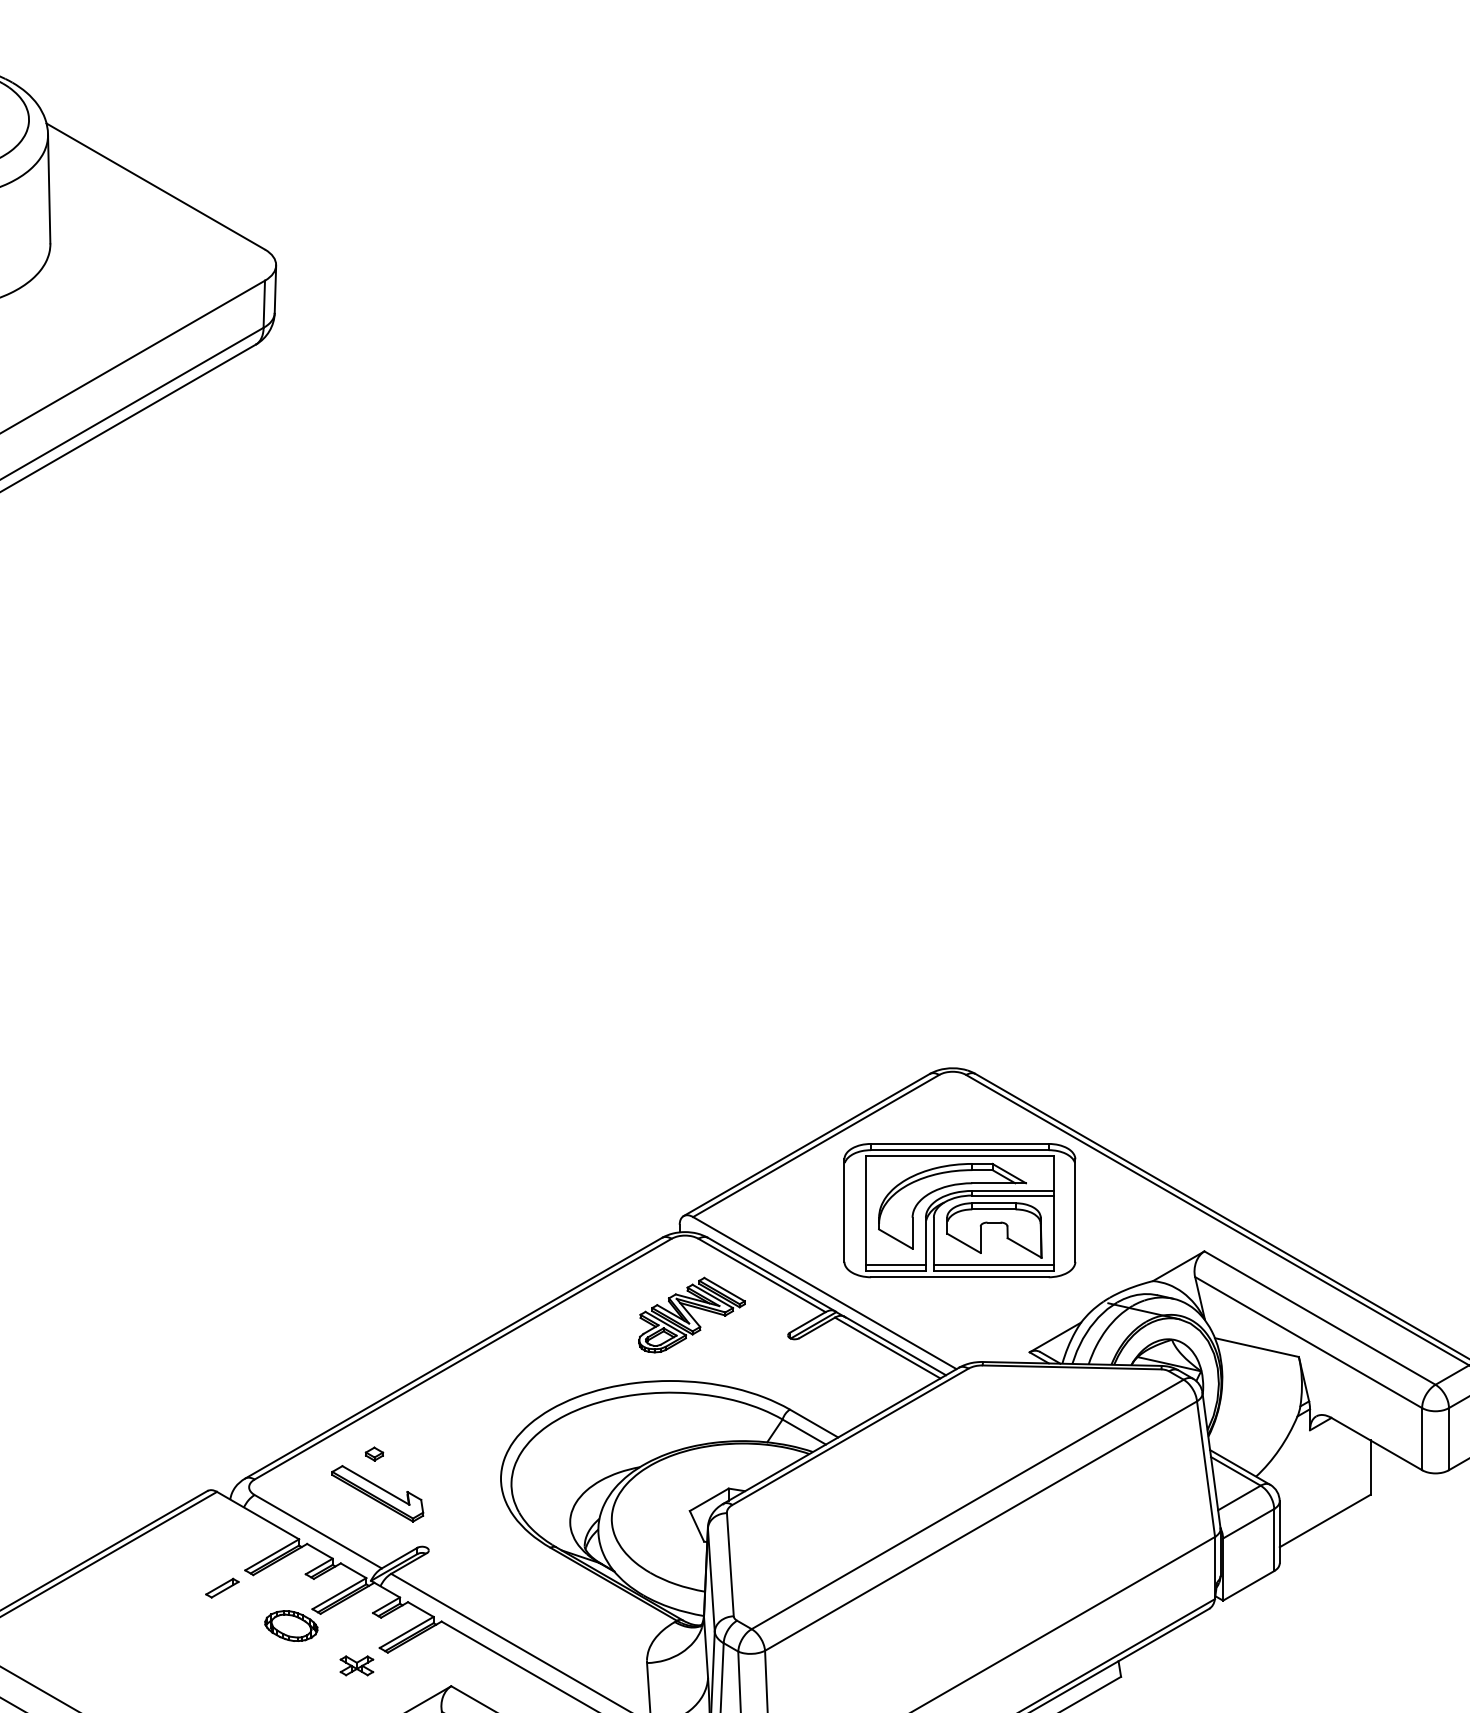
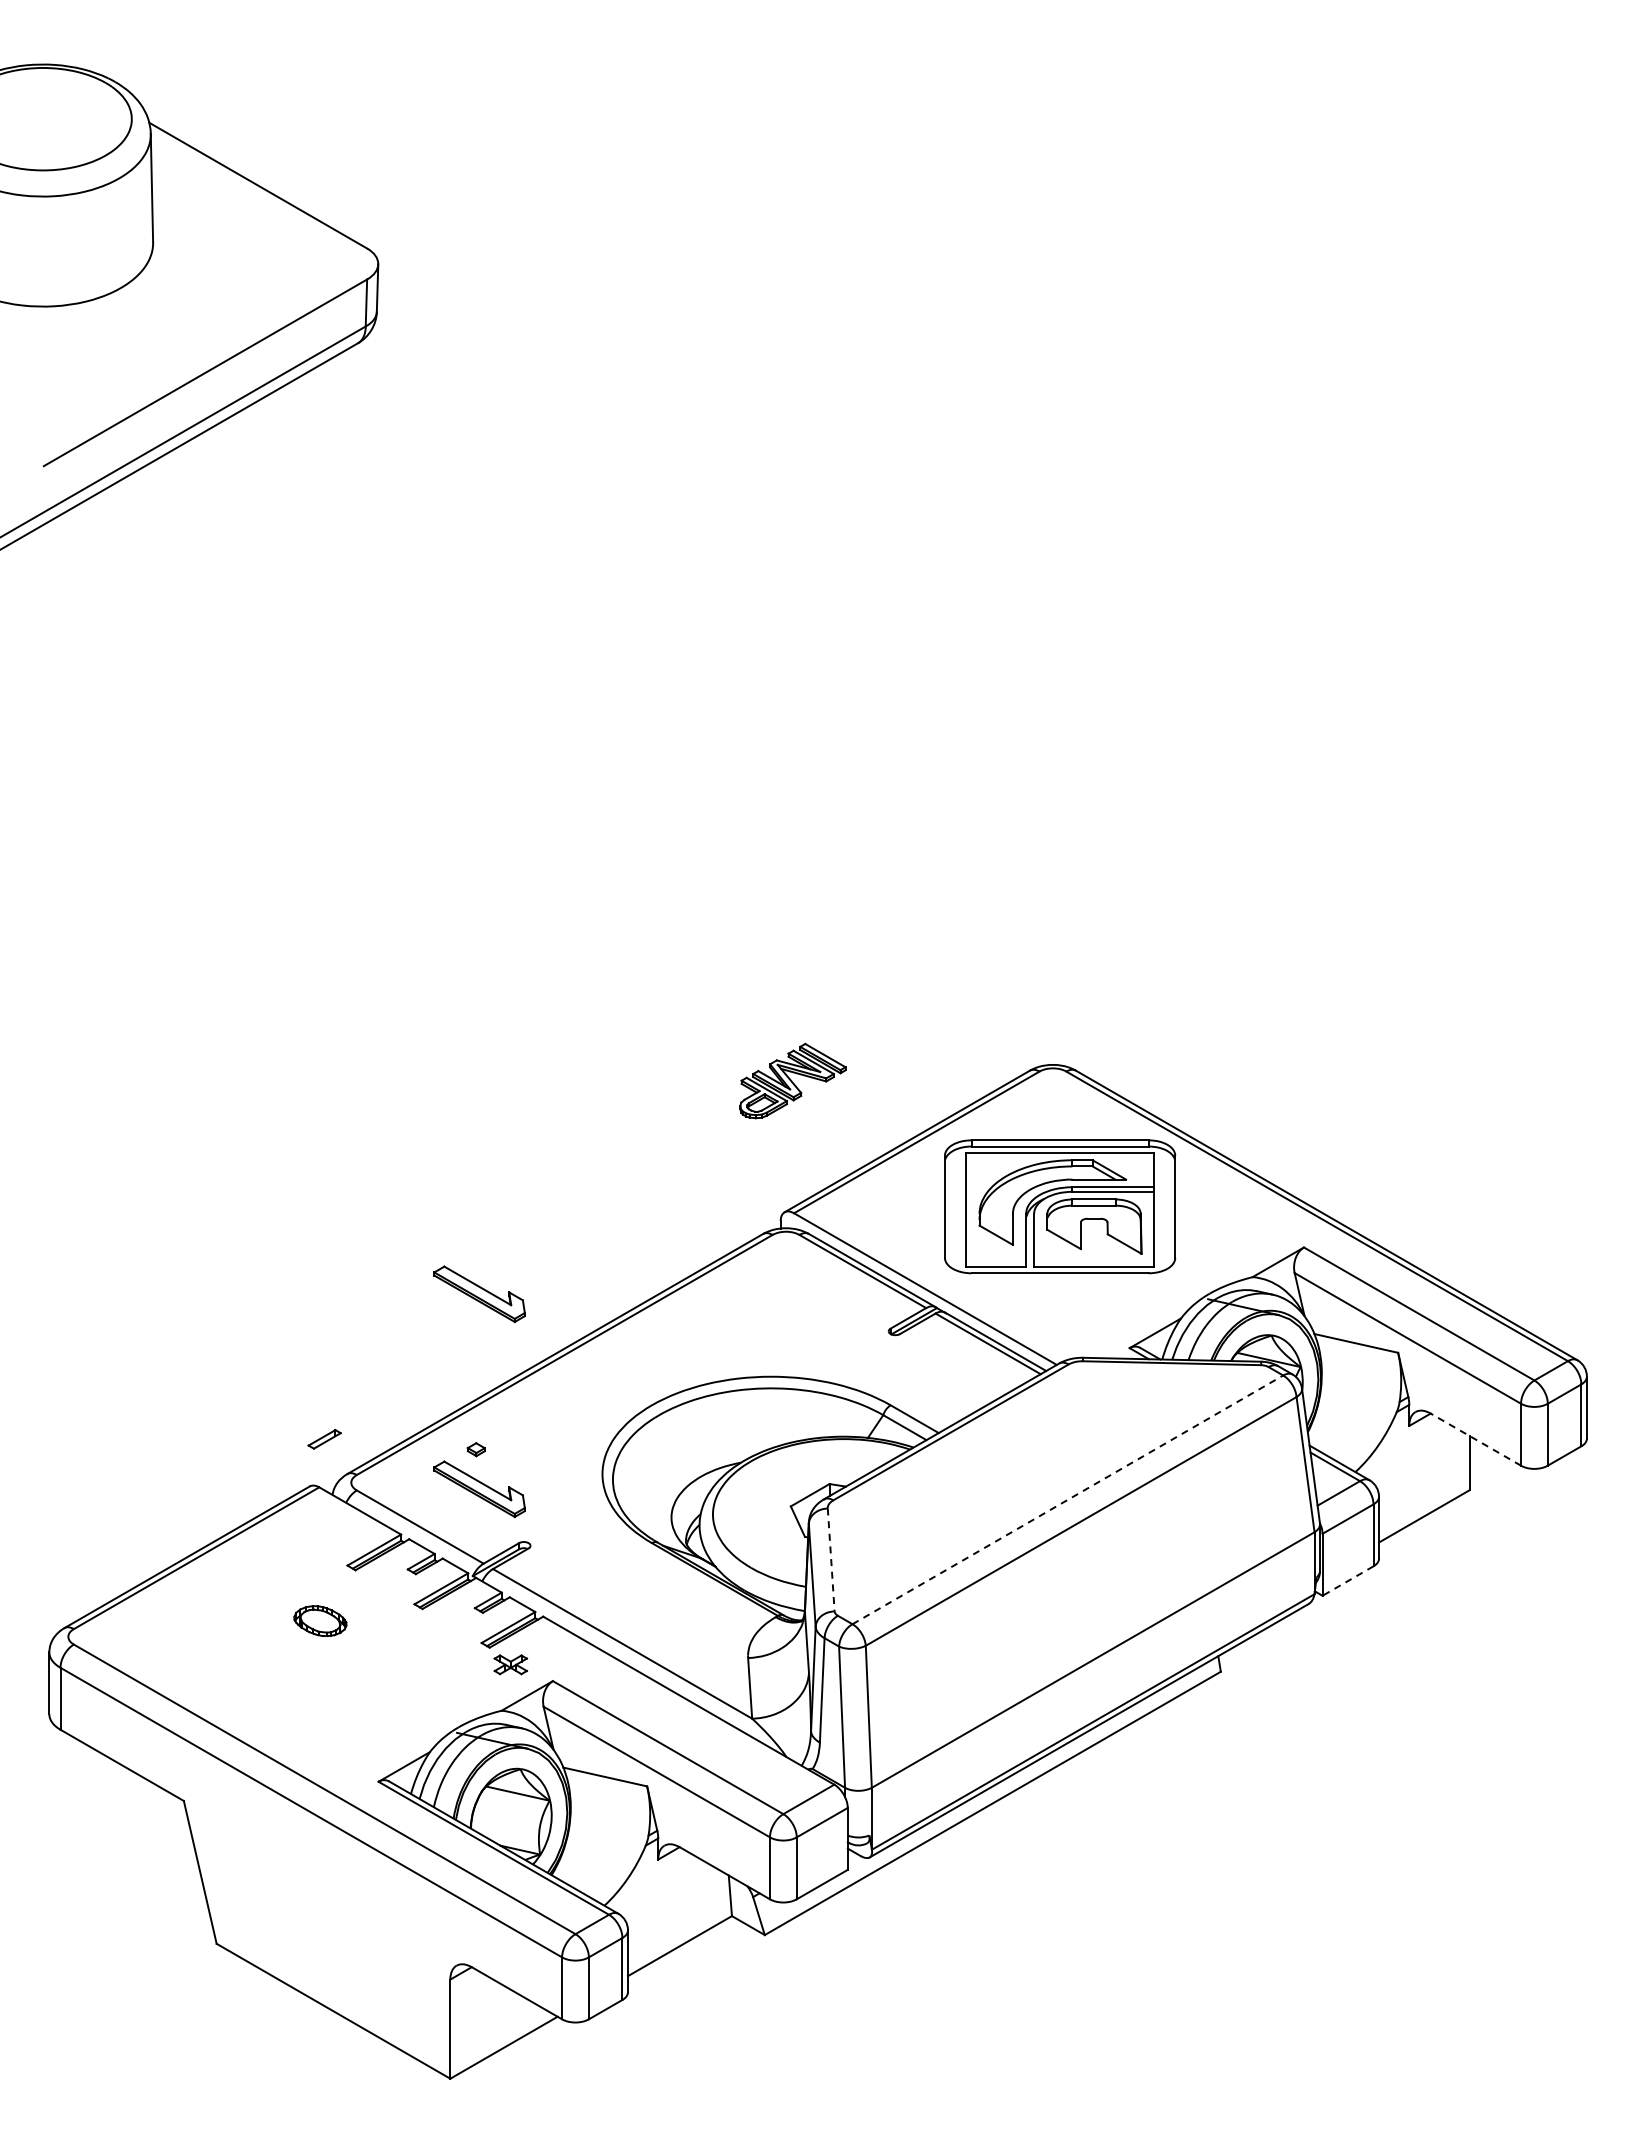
line: (896, 1265) -> (996, 1261), removed
line: (994, 1265) -> (1094, 1261), removed
part: (377, 1298) -> (479, 1294), added
part: (691, 1314) -> (792, 1080), moved
line: (1376, 1443) -> (1475, 1439), solid -> dashed
line: (967, 1504) -> (1067, 1499), solid -> dashed
line: (730, 1564) -> (831, 1559), solid -> dashed
line: (1248, 1586) -> (1347, 1581), solid -> dashed
part: (222, 1588) -> (324, 1439), moved
part: (291, 1625) -> (320, 1620), moved
part: (356, 1665) -> (510, 1664), moved

